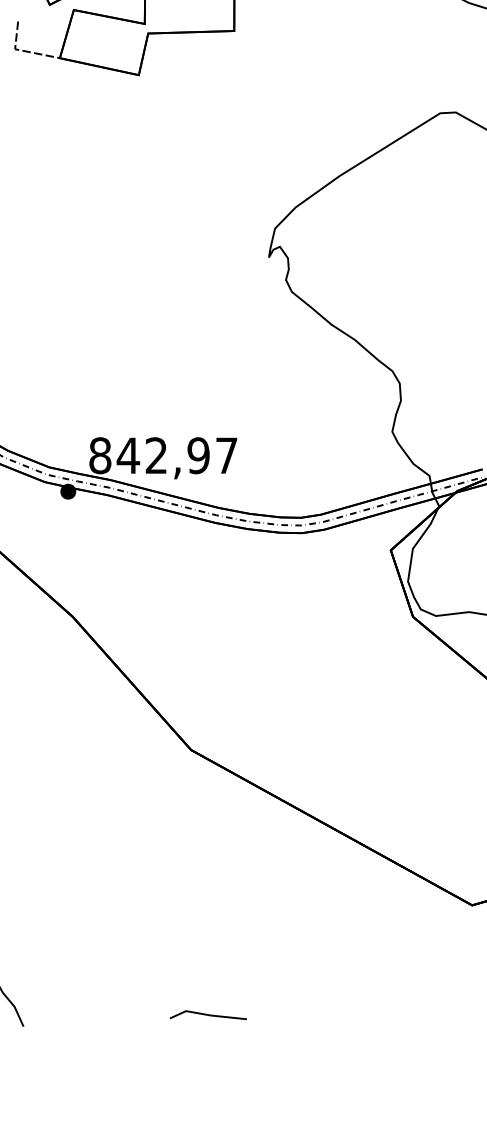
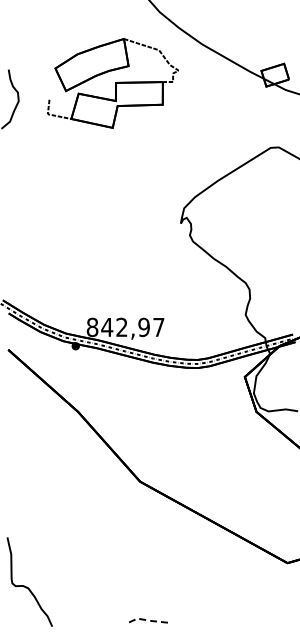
line: (207, 1014) -> (148, 620), solid -> dashed

